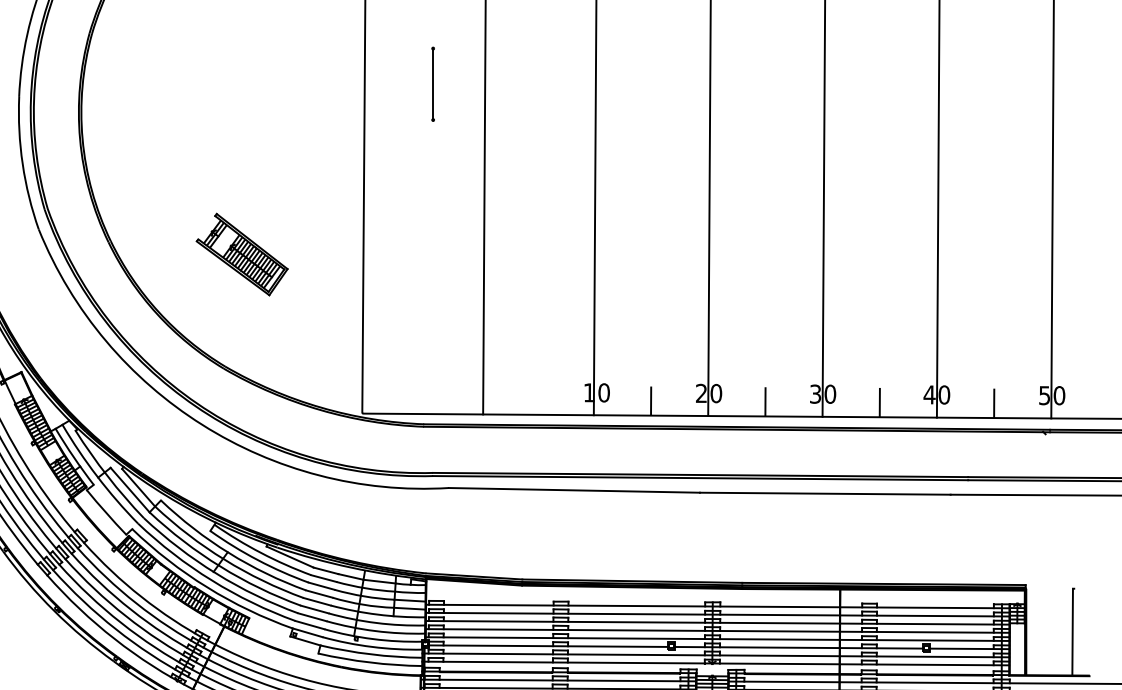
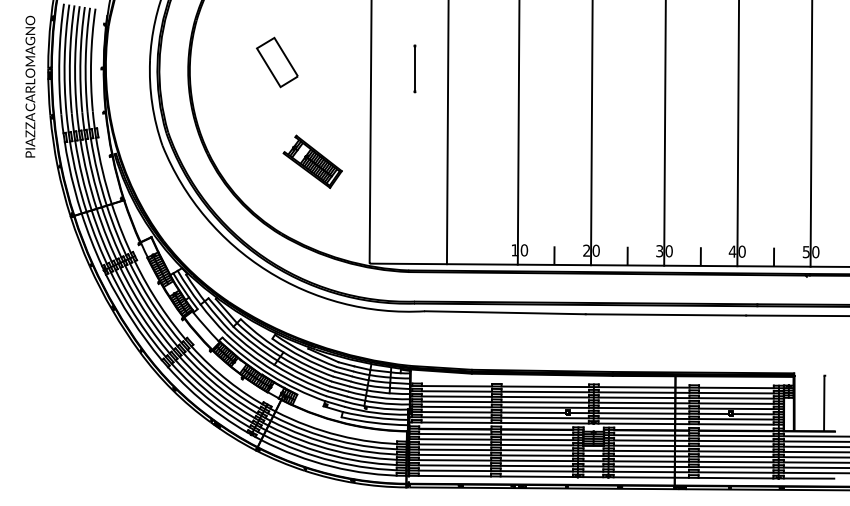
part: (432, 83) -> (414, 68), moved
part: (218, 99) -> (277, 62), added
part: (241, 254) -> (312, 161), moved

